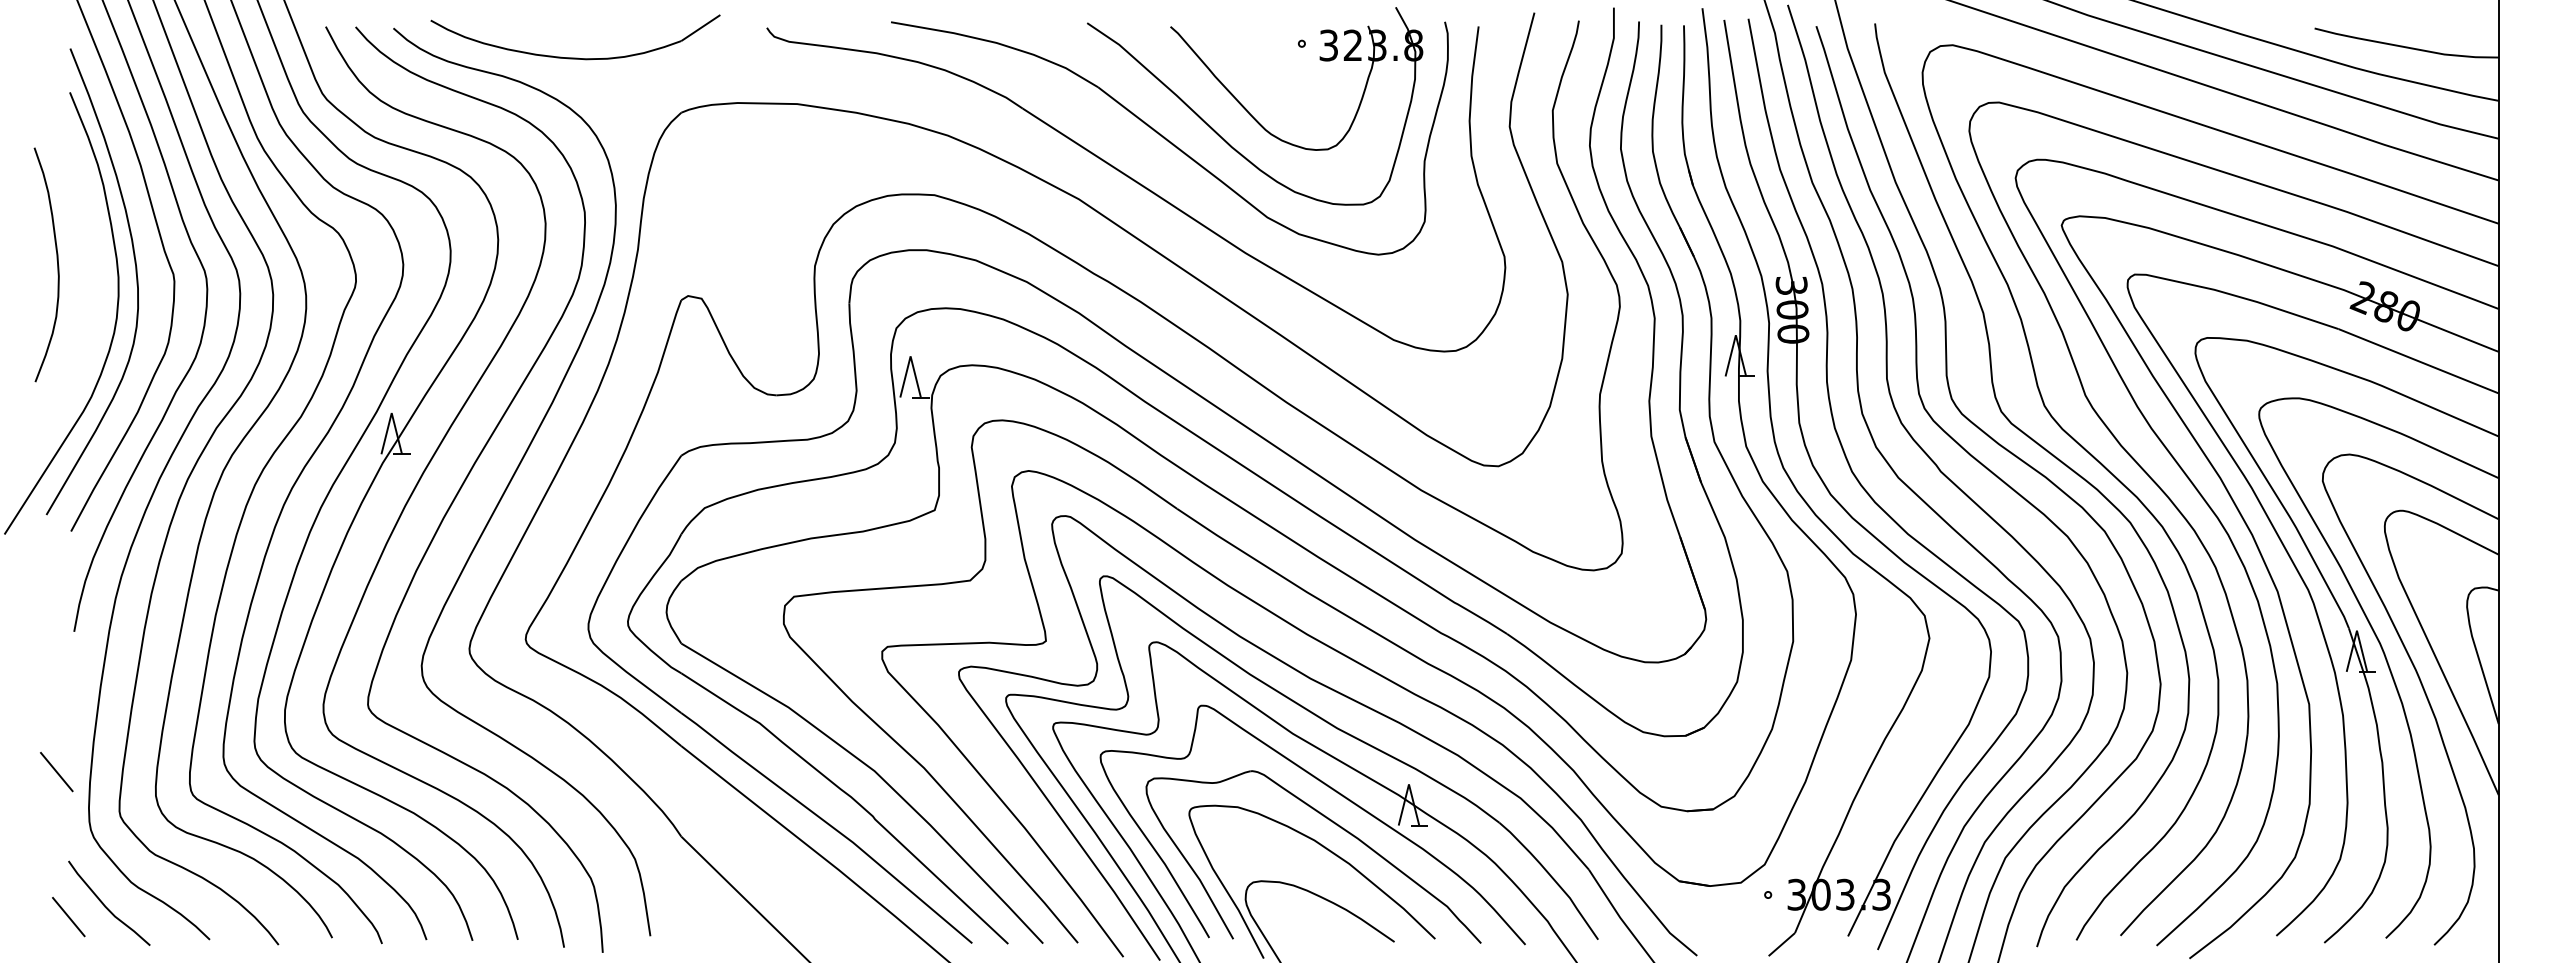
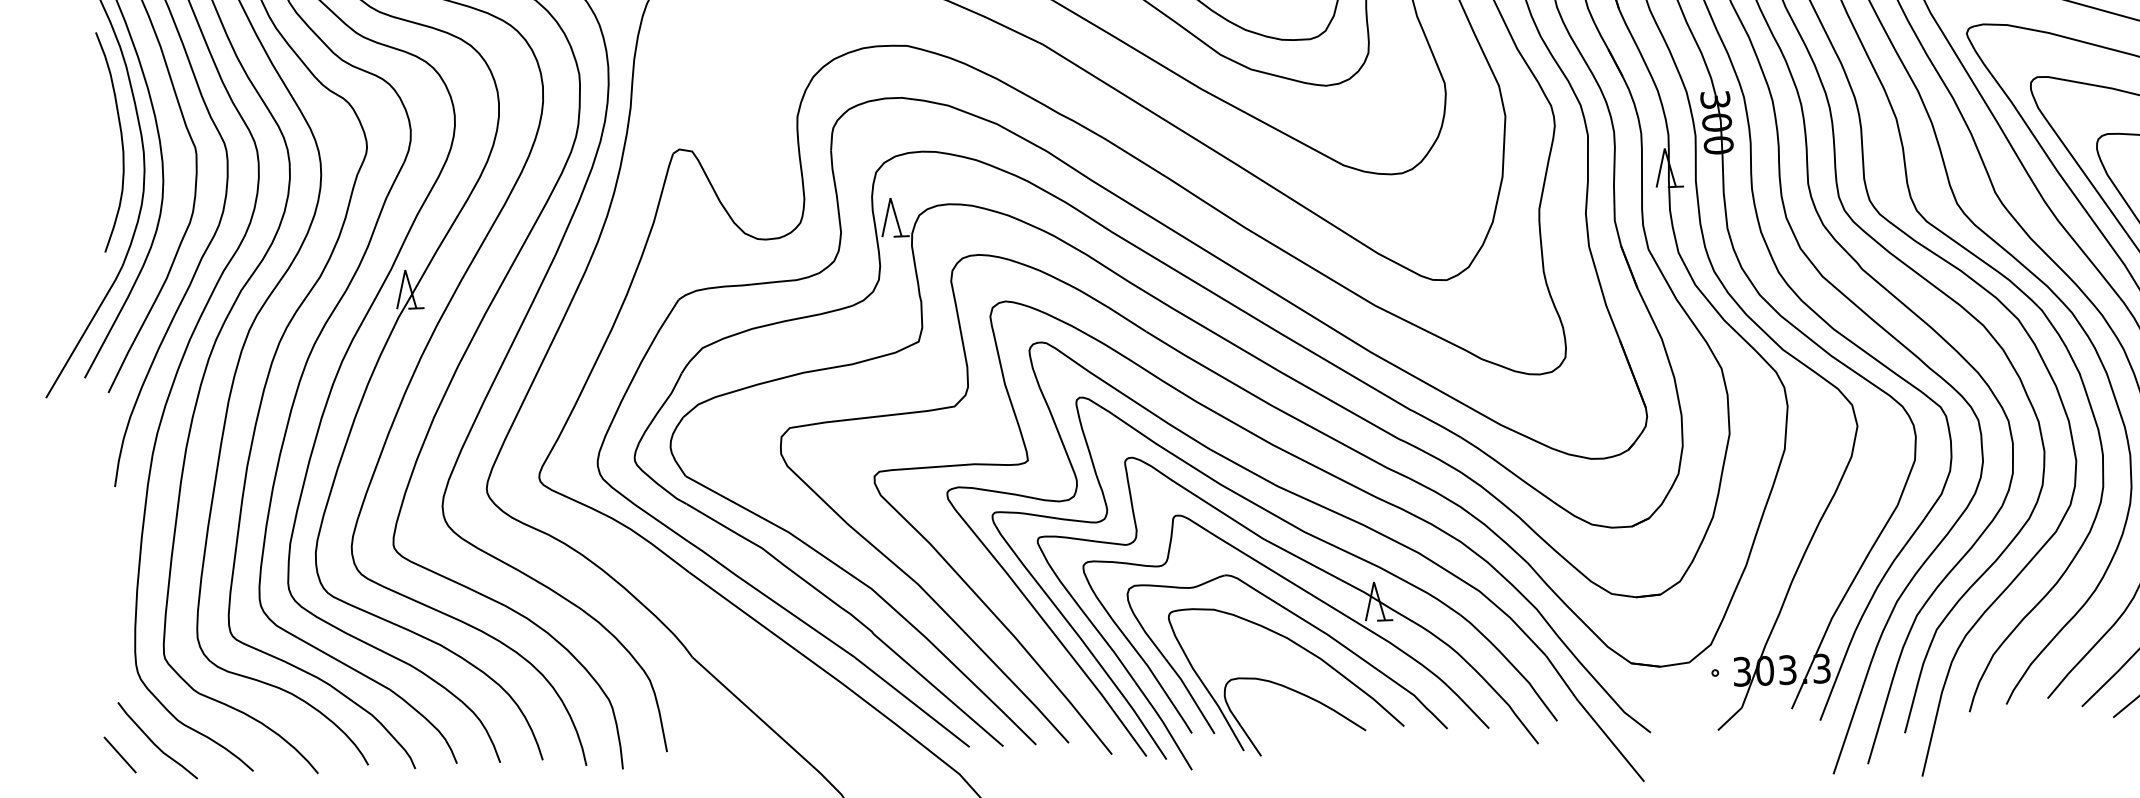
curve: (56, 260) -> (120, 137), moved
line: (56, 772) -> (103, 619), removed

